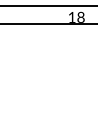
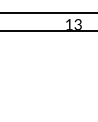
text: (80, 17) -> (77, 24), 18 -> 13

